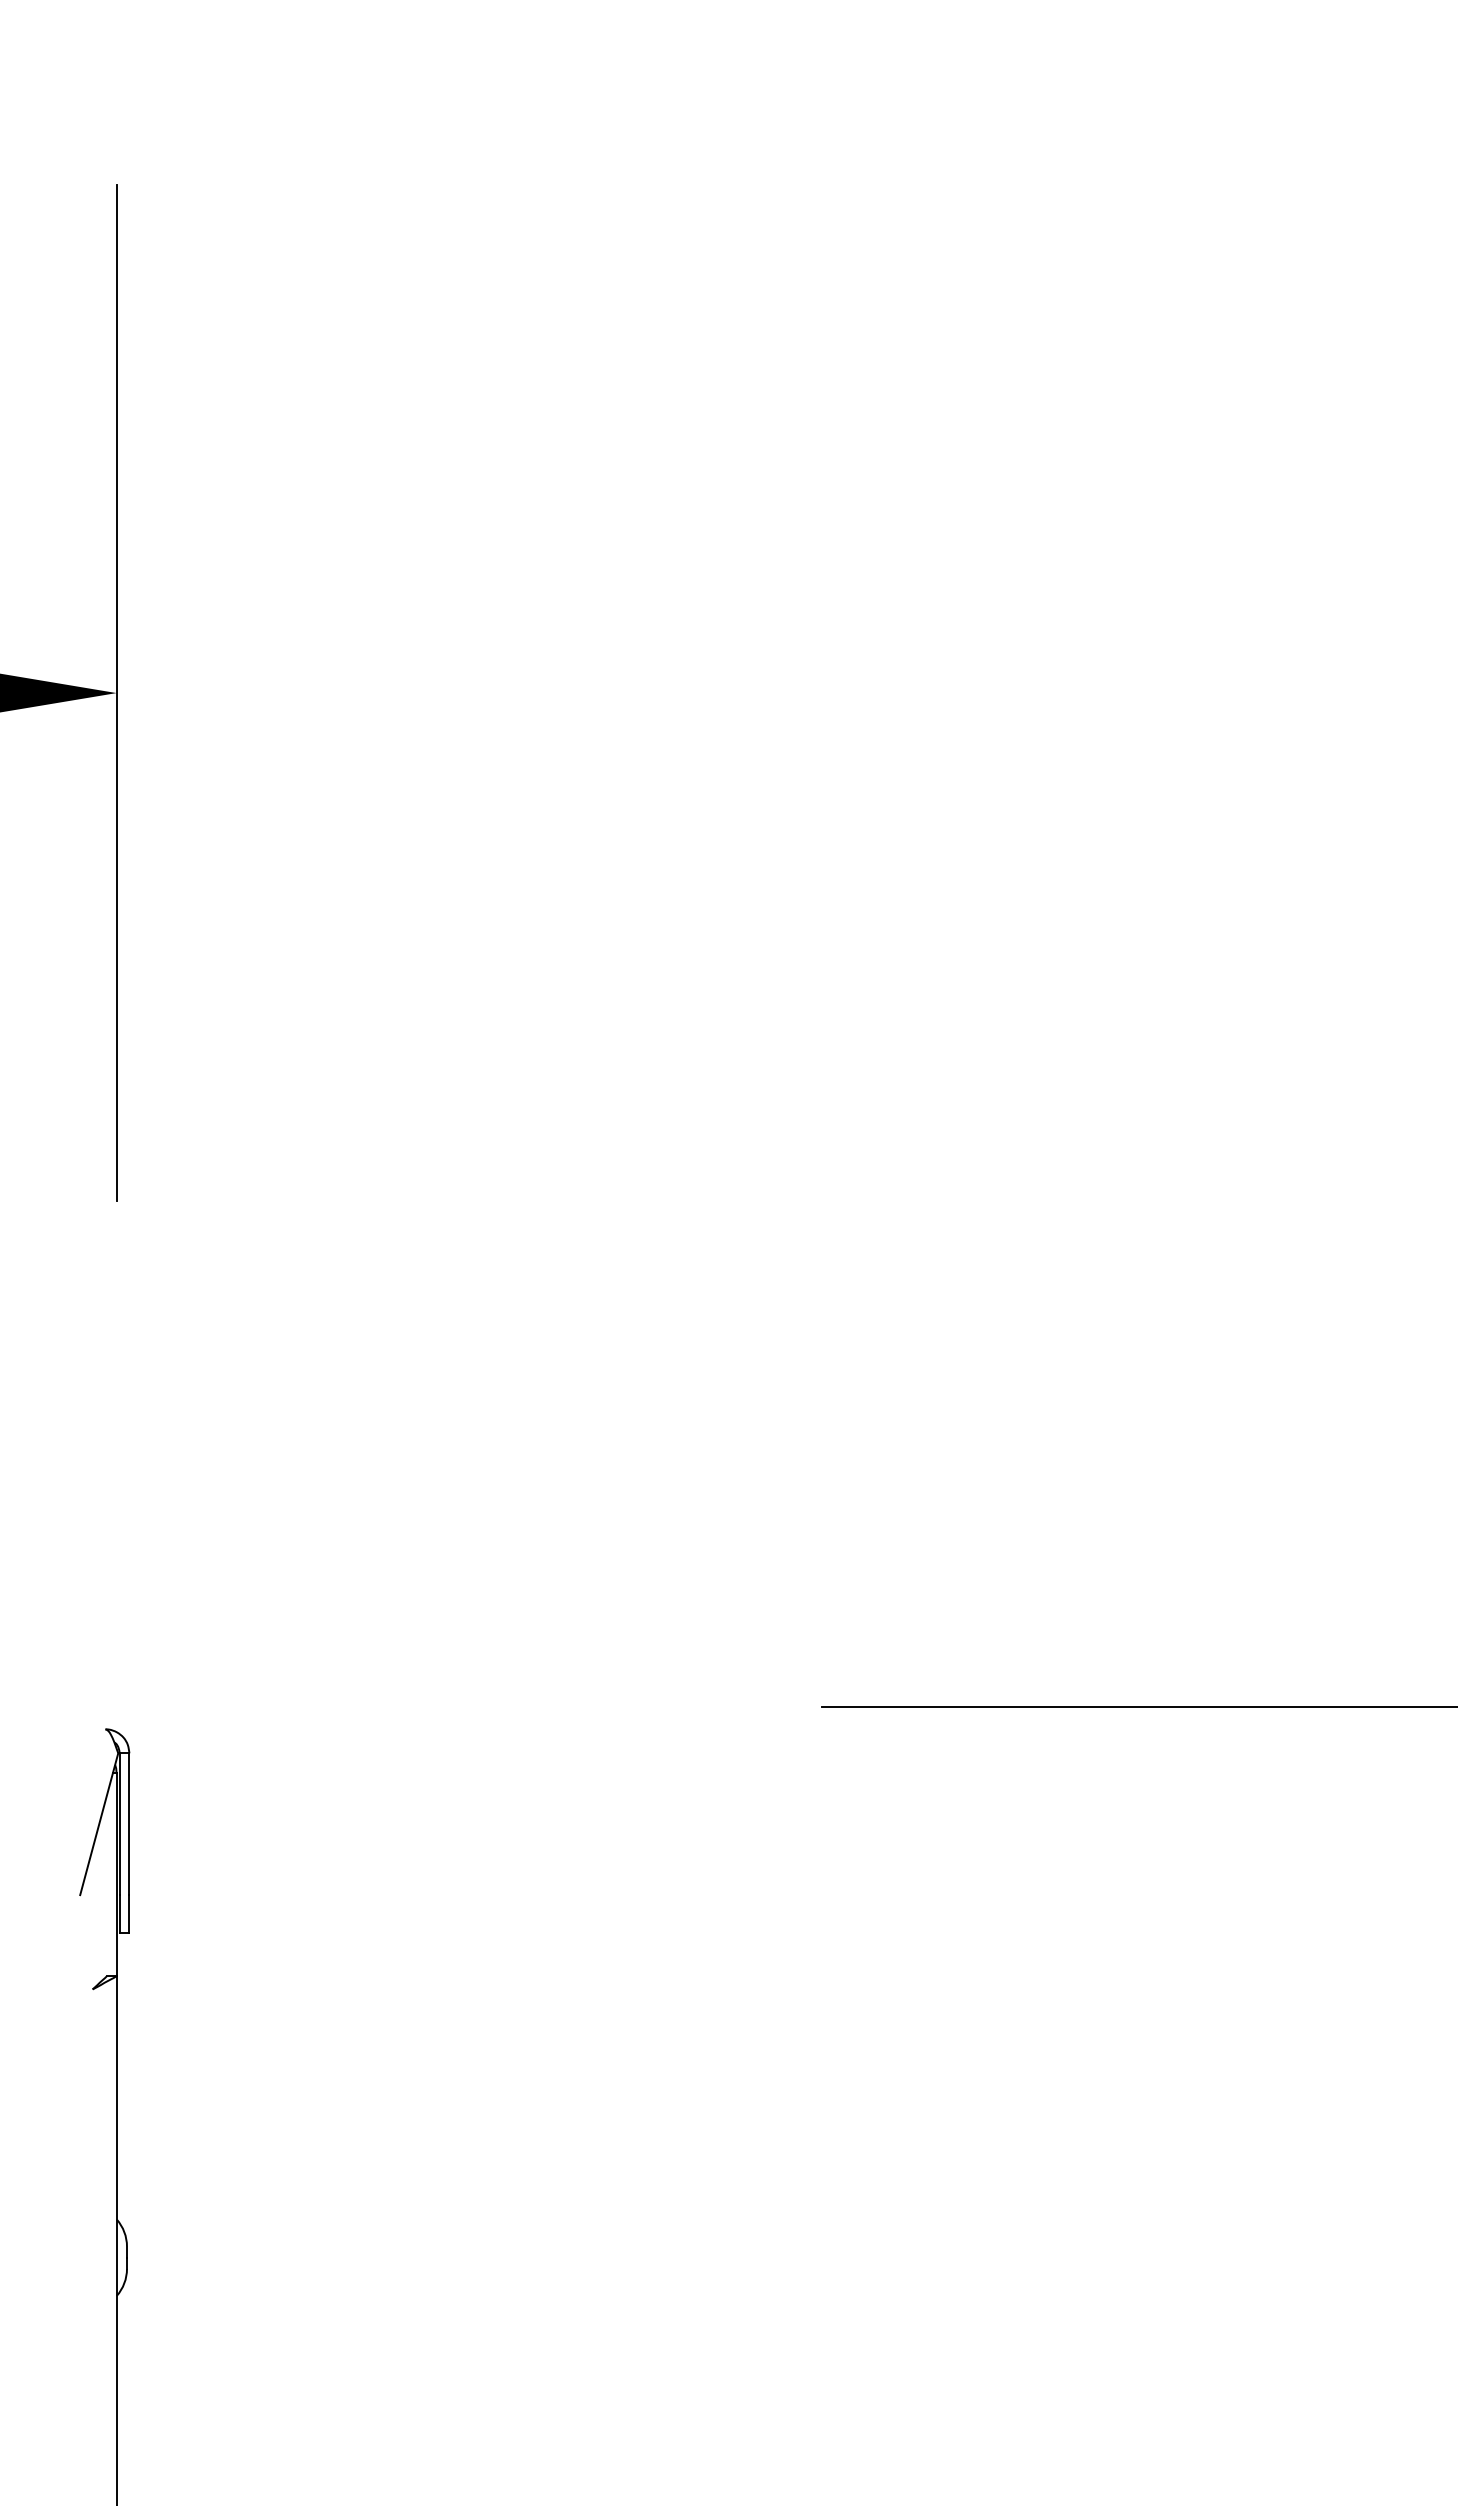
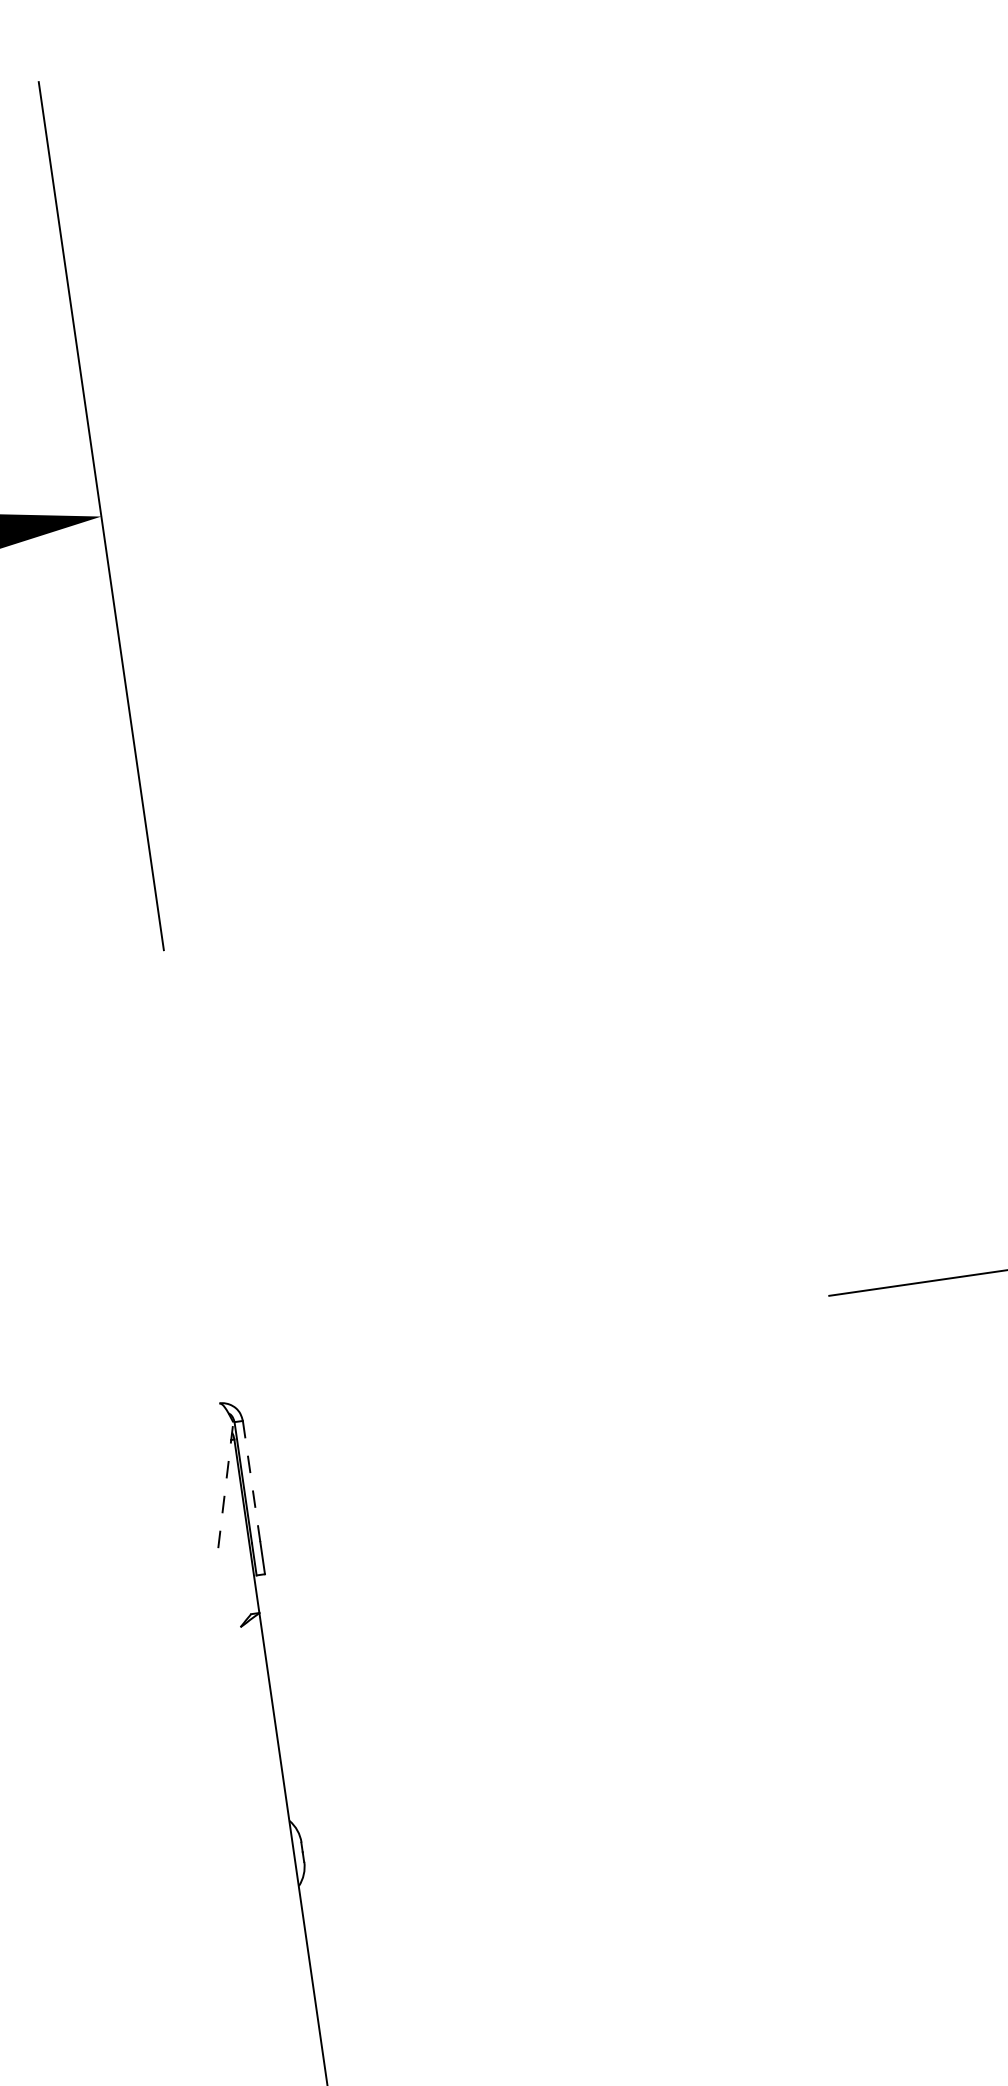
line: (99, 1823) -> (225, 1484), solid -> dashed
line: (129, 1824) -> (251, 1481), solid -> dashed

